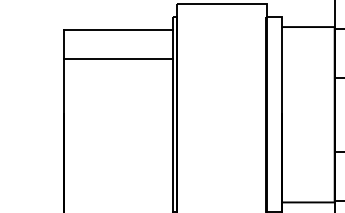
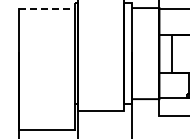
line: (119, 29) -> (47, 9), solid -> dashed
line: (117, 58) -> (46, 24), removed

